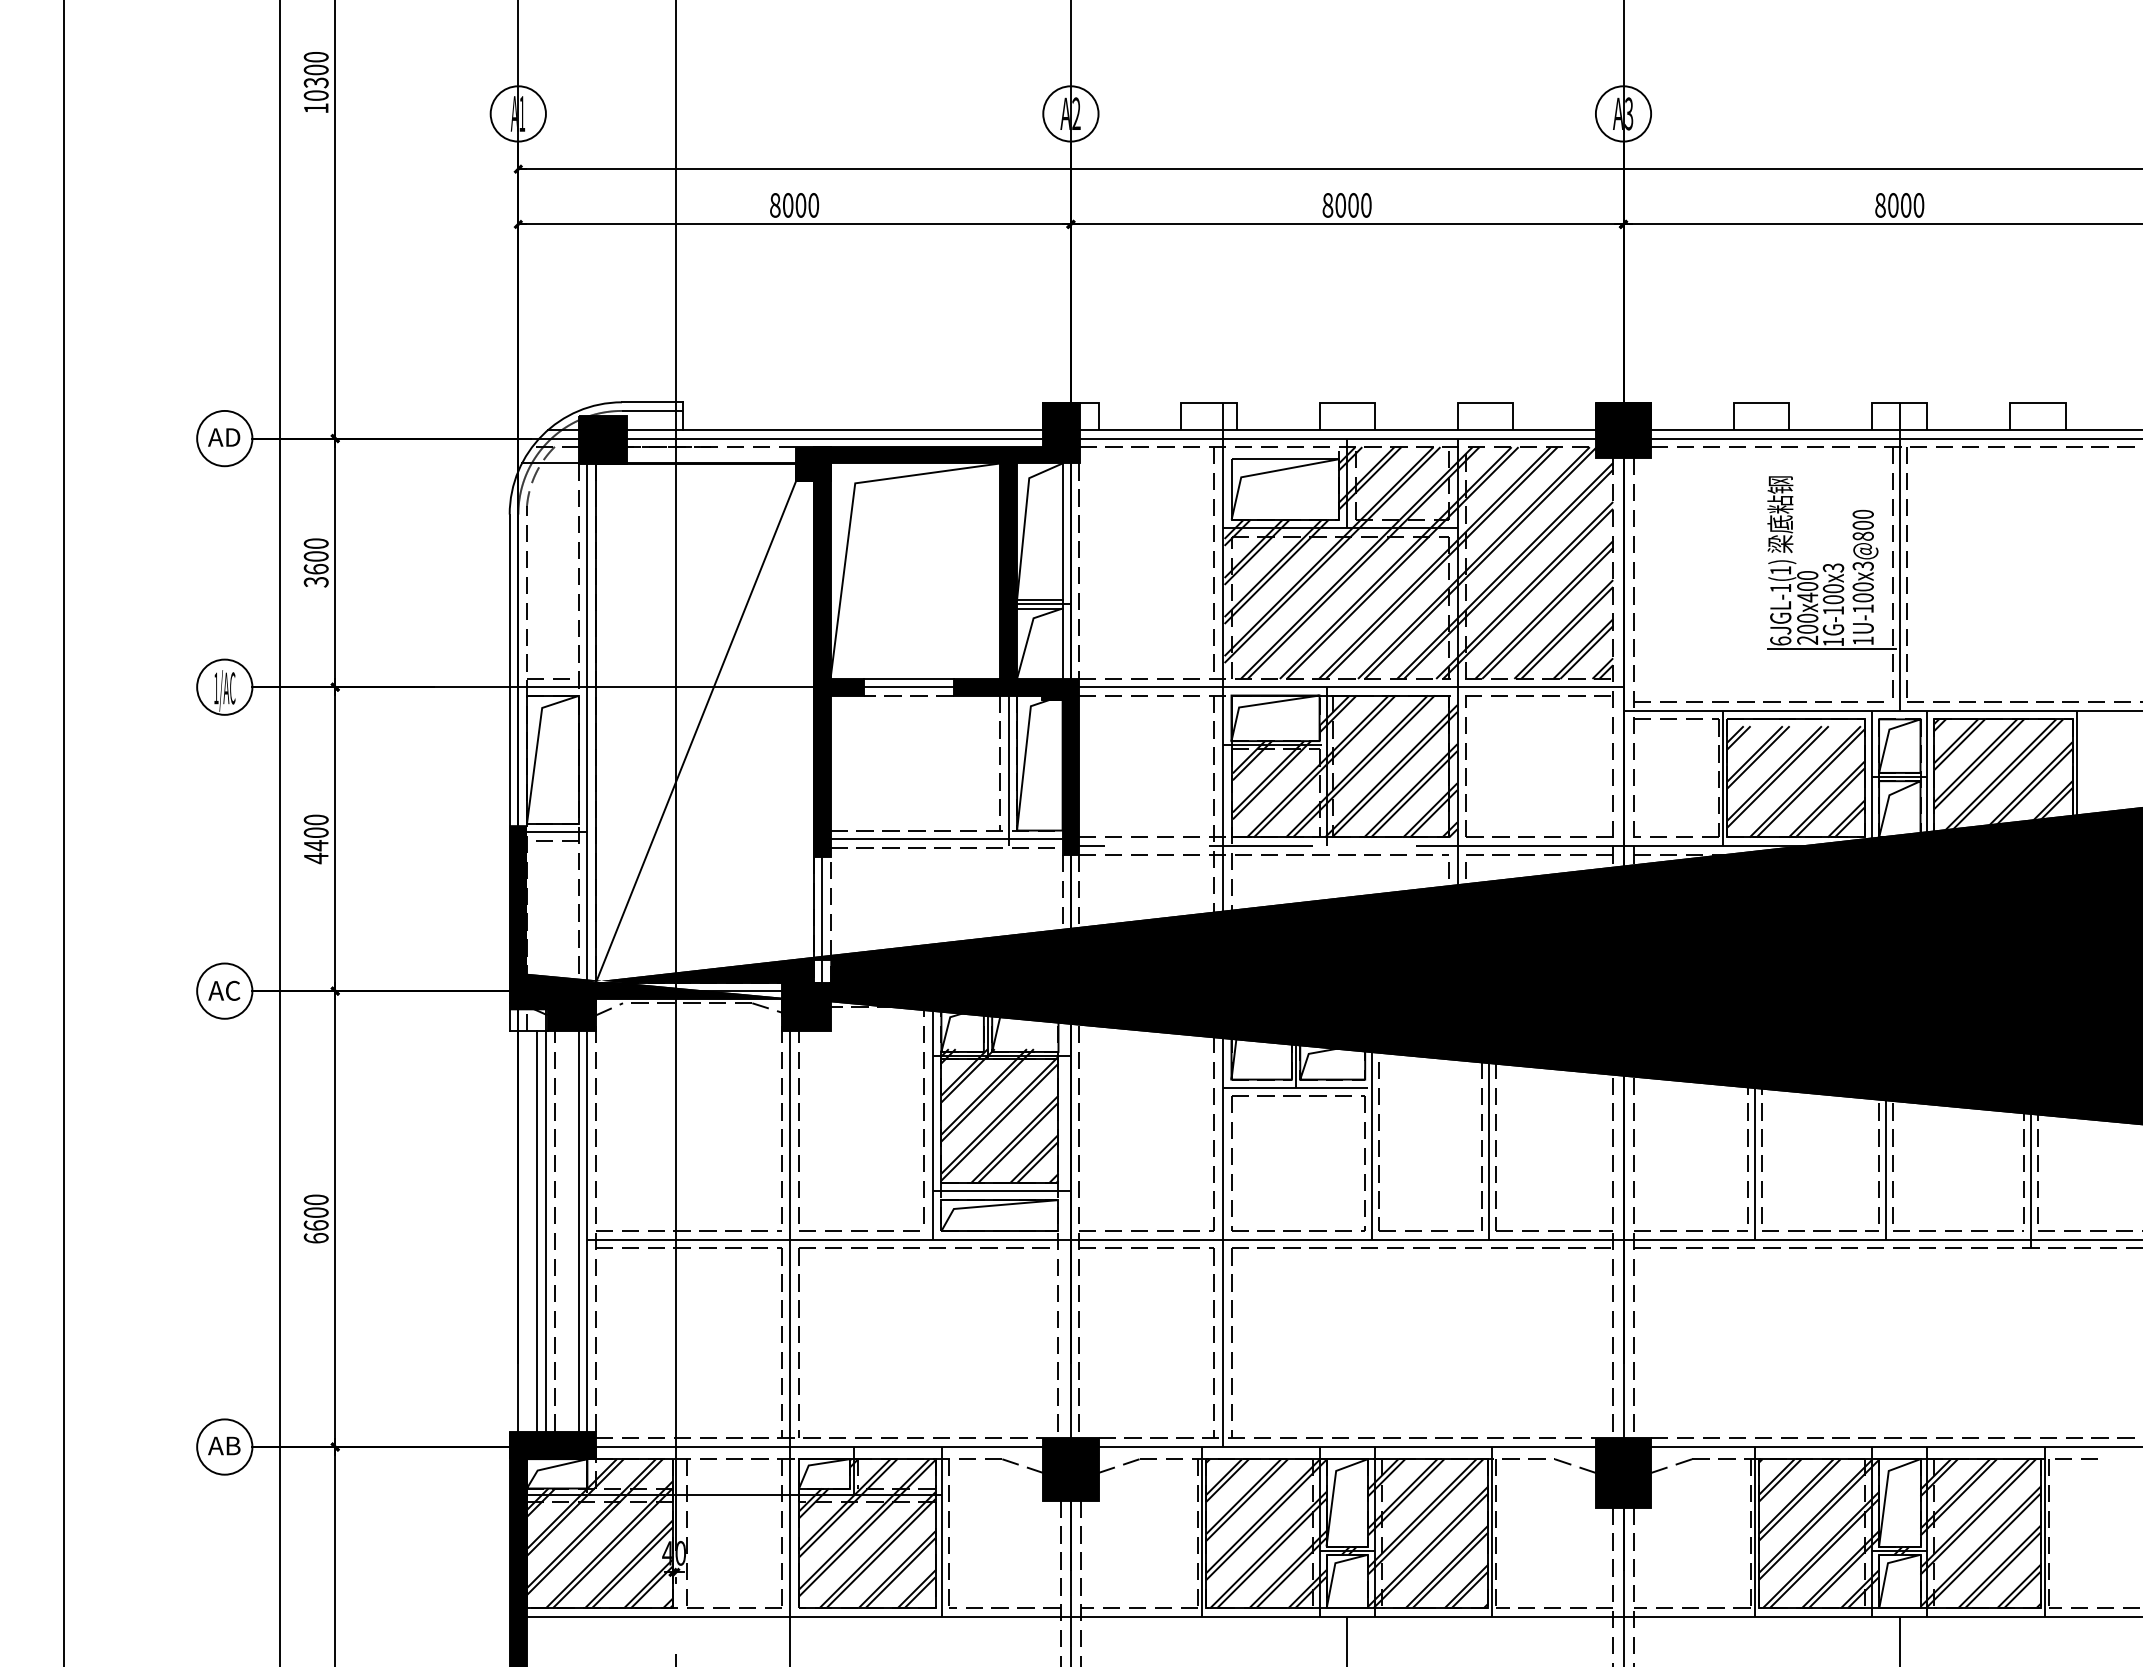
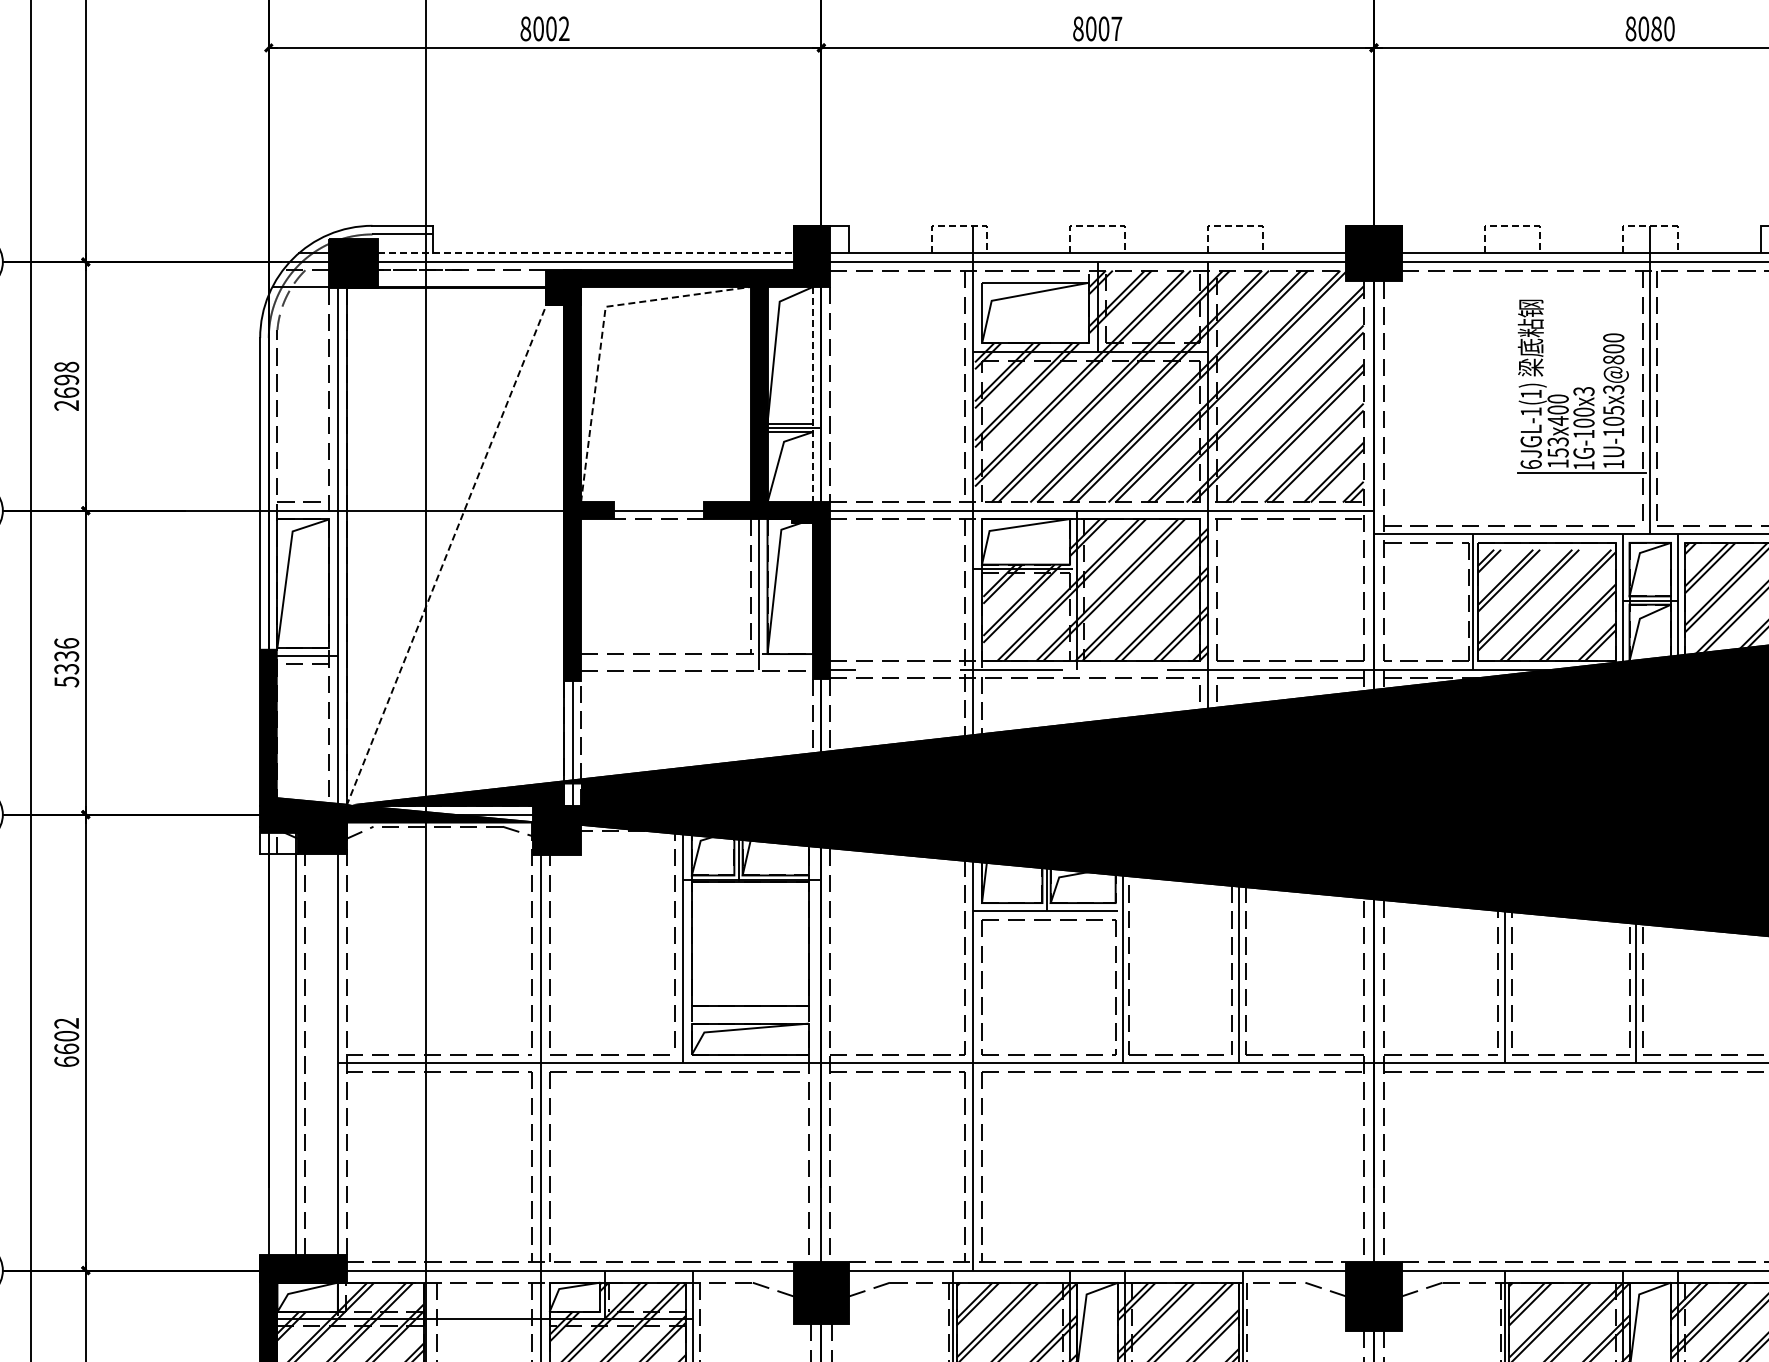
text: (813, 205) -> (563, 29), 8000 -> 8002
text: (1366, 205) -> (1116, 29), 8000 -> 8007
text: (1905, 205) -> (1655, 29), 8000 -> 8080
line: (1209, 402) -> (959, 226), solid -> dashed
line: (1347, 402) -> (1097, 226), solid -> dashed
line: (1485, 402) -> (1235, 226), solid -> dashed
line: (1761, 402) -> (1511, 226), solid -> dashed
line: (1899, 402) -> (1649, 226), solid -> dashed
line: (835, 429) -> (585, 253), solid -> dashed
line: (852, 508) -> (602, 332), solid -> dashed
text: (315, 562) -> (65, 386), 3600 -> 2698
line: (1062, 571) -> (812, 395), solid -> dashed
text: (1862, 586) -> (1612, 410), 1U-100x3@800 -> 1U-105x3@800
text: (1807, 628) -> (1557, 452), 200x400 -> 153x400
line: (908, 678) -> (658, 502), removed
line: (696, 731) -> (446, 555), solid -> dashed
text: (315, 839) -> (65, 663), 4400 -> 5336
line: (946, 839) -> (696, 663), removed
hatch: (999, 1115) -> (749, 939), removed
line: (1001, 1191) -> (751, 1015), removed
text: (316, 1199) -> (66, 1023), 6600 -> 6602
line: (578, 1221) -> (328, 1045), removed
line: (537, 1230) -> (287, 1054), removed

